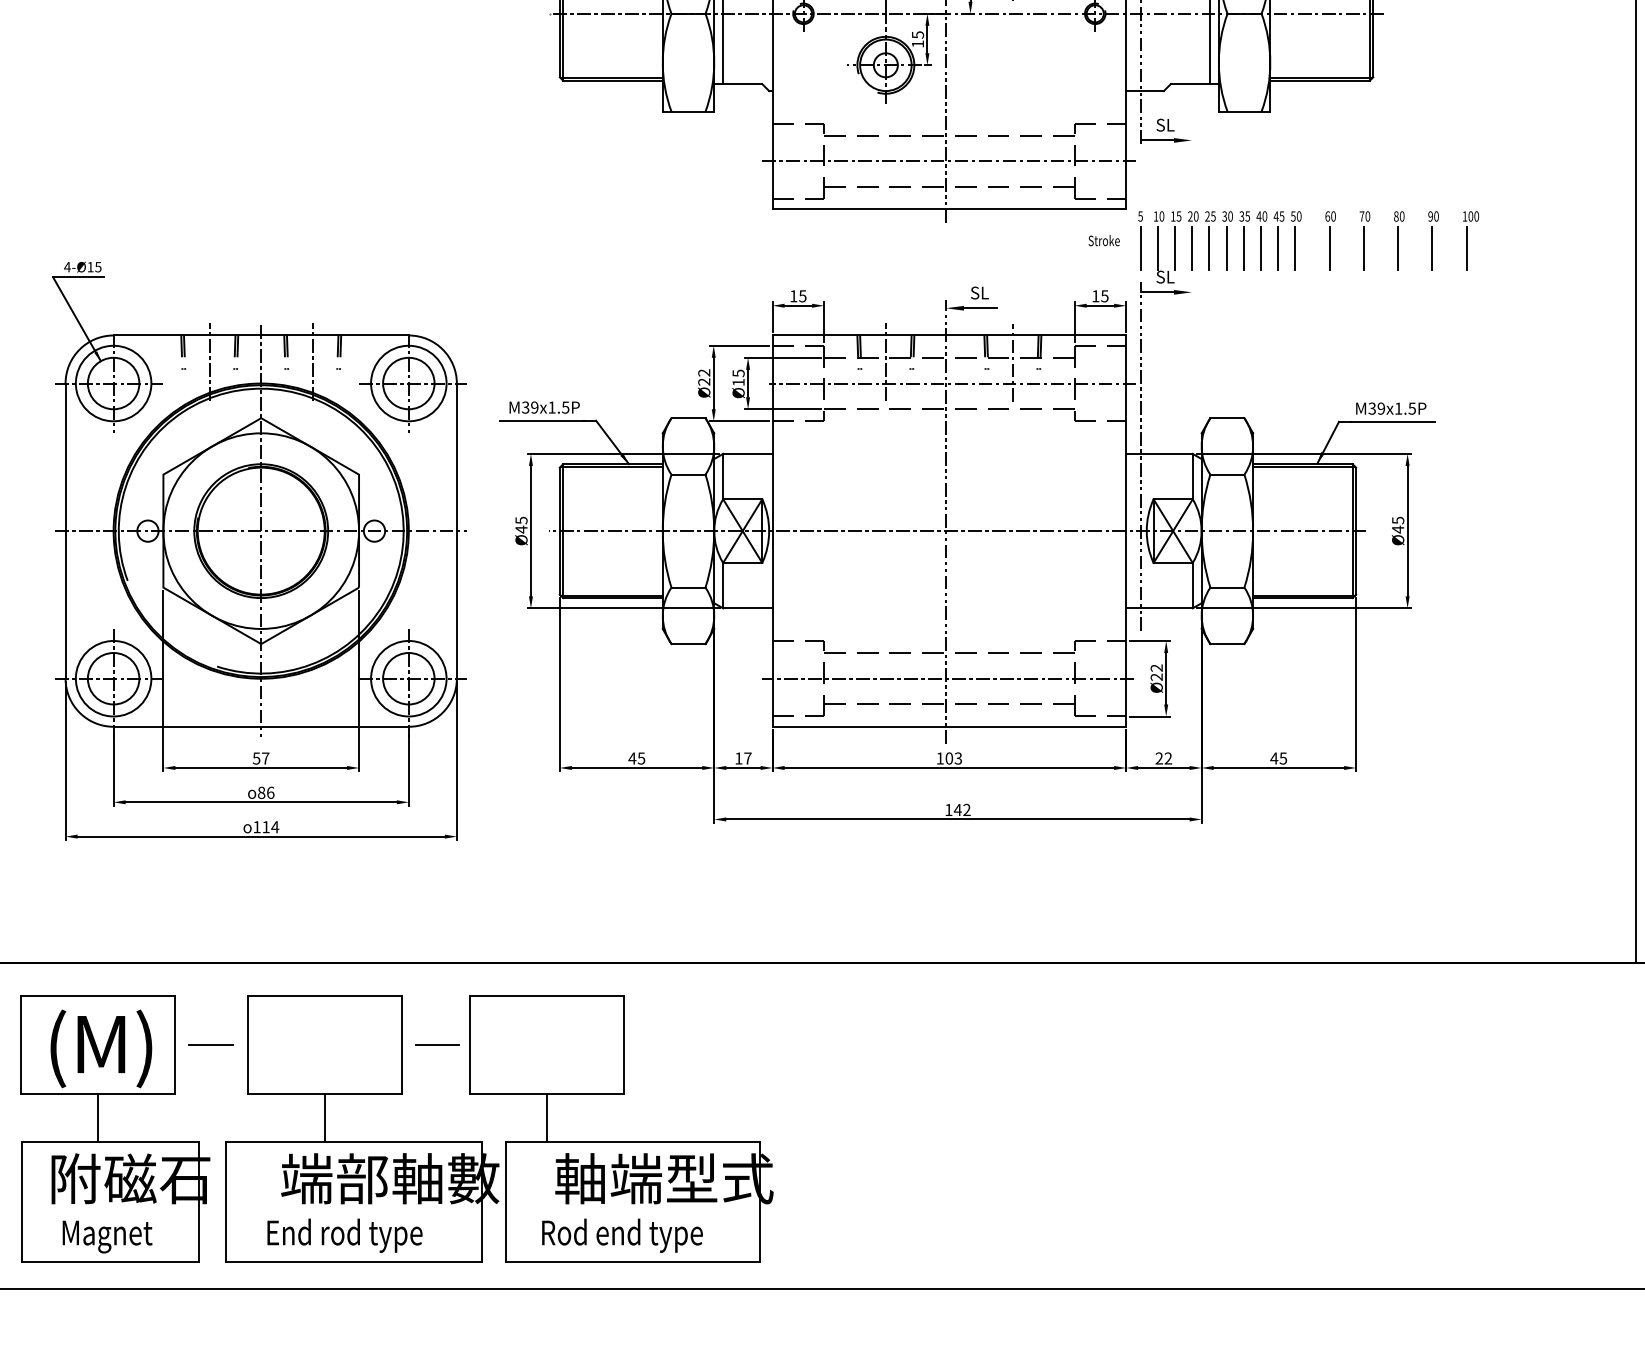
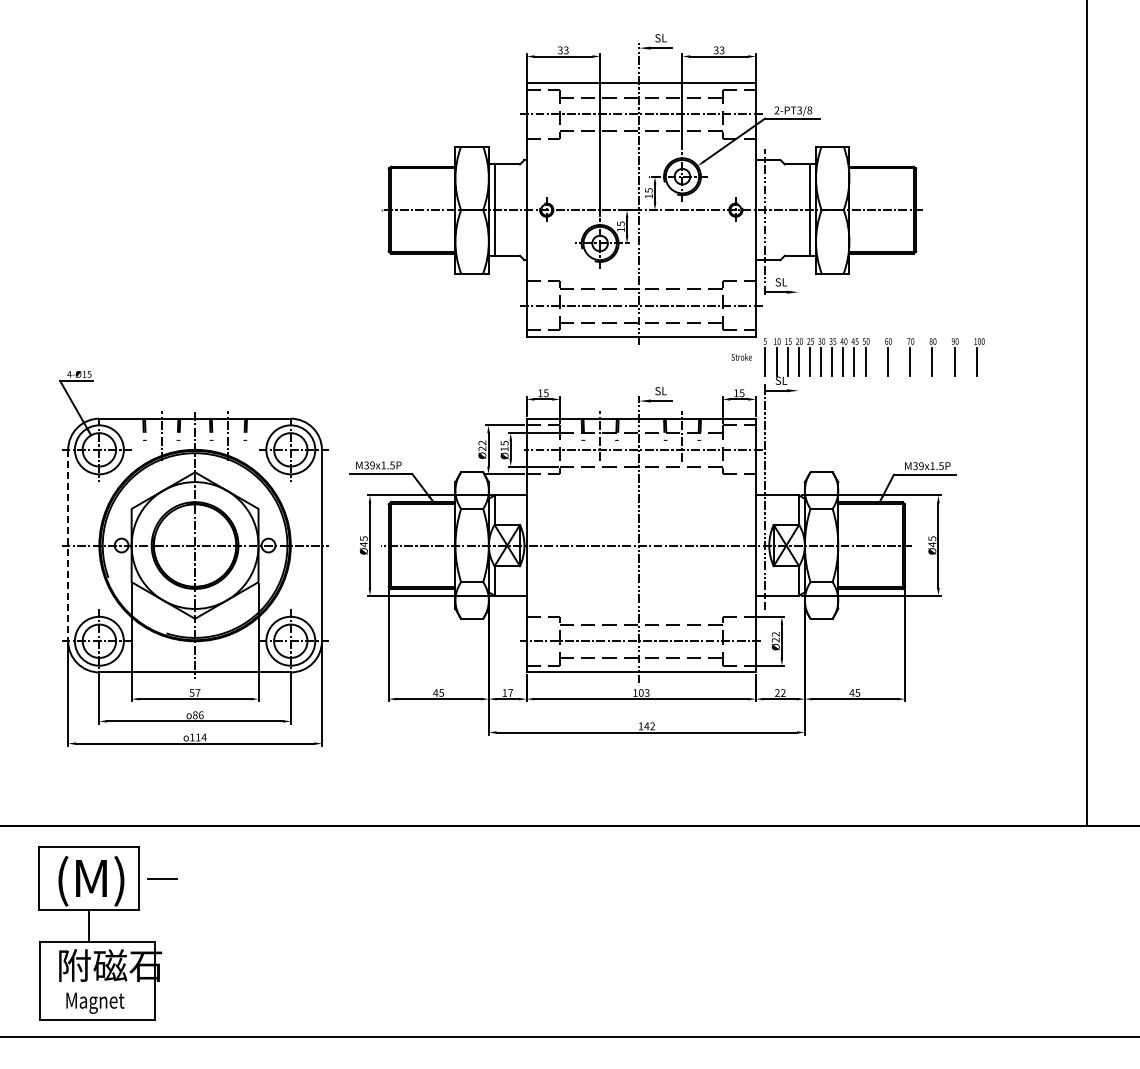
line: (65, 531) -> (68, 545), solid -> dashed
part: (505, 1141) -> (353, 941), removed

